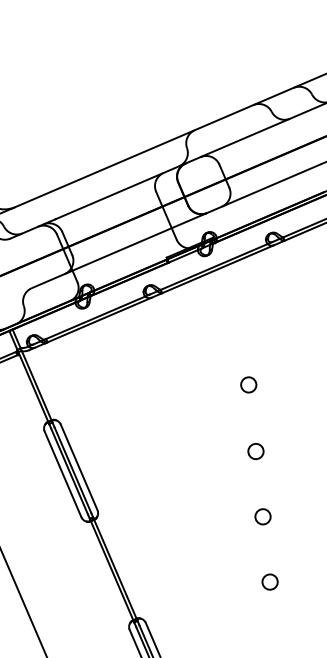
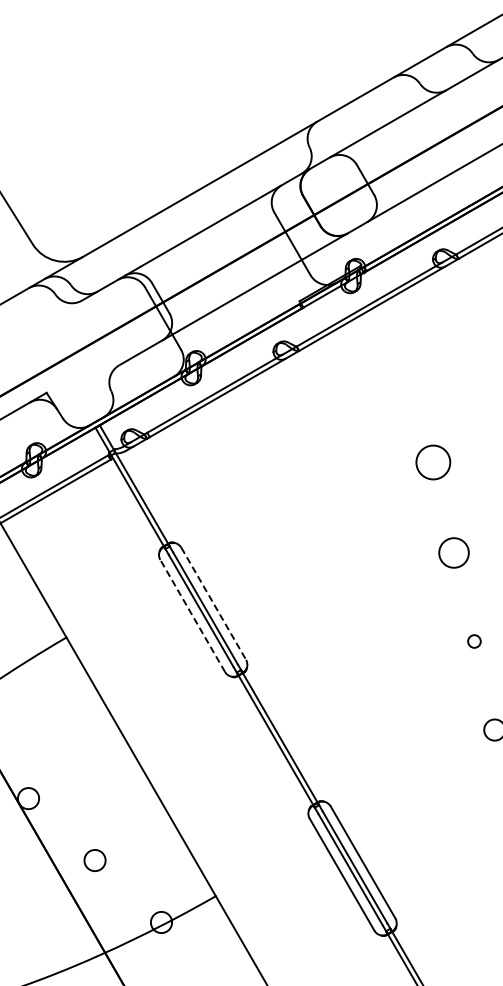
circle: (248, 384) -> (432, 462), size x1.6
circle: (255, 451) -> (453, 552), size x1.4
line: (79, 467) -> (213, 603), solid -> dashed
line: (62, 474) -> (192, 615), solid -> dashed
circle: (263, 516) -> (474, 641), size x0.6

